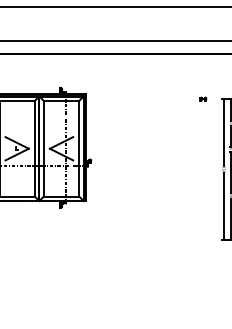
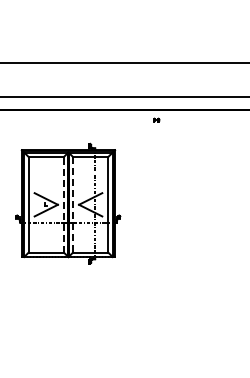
part: (203, 98) -> (156, 119), moved
line: (34, 148) -> (63, 204), solid -> dashed
line: (44, 148) -> (73, 204), solid -> dashed

